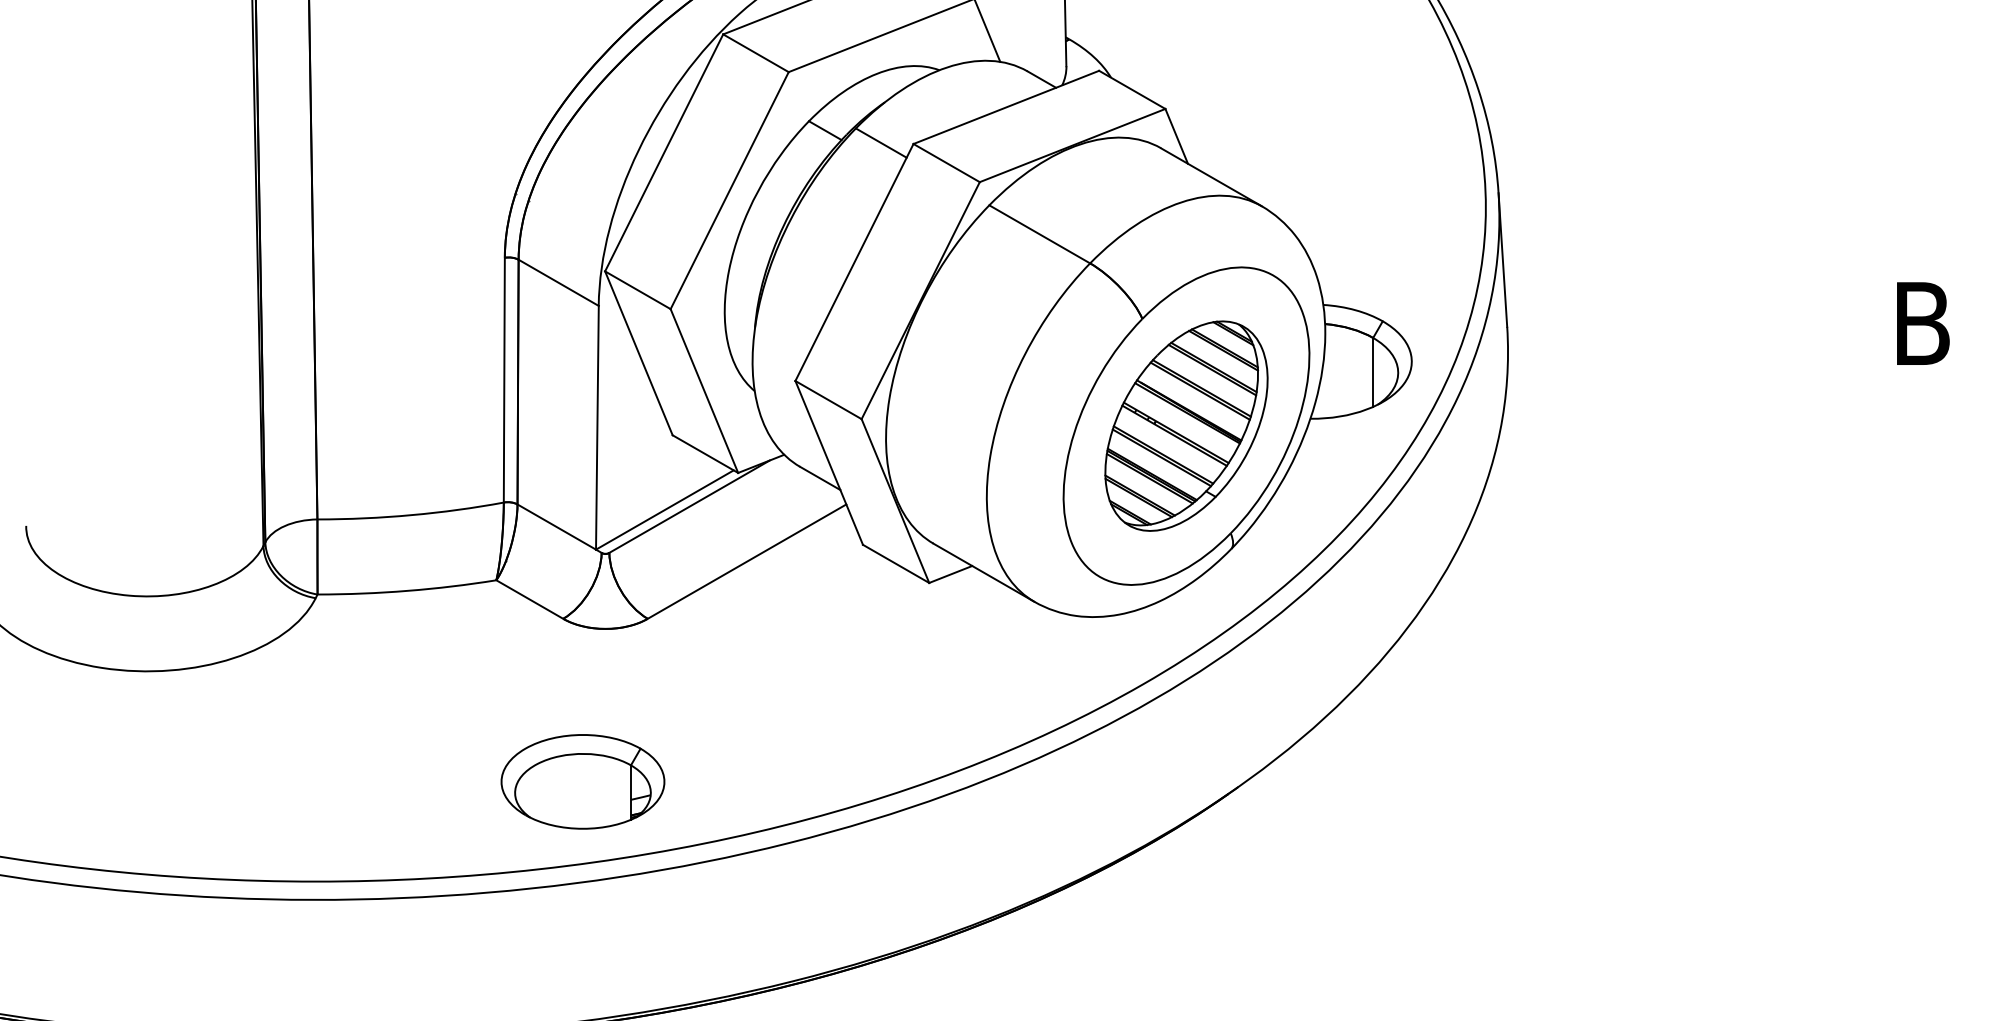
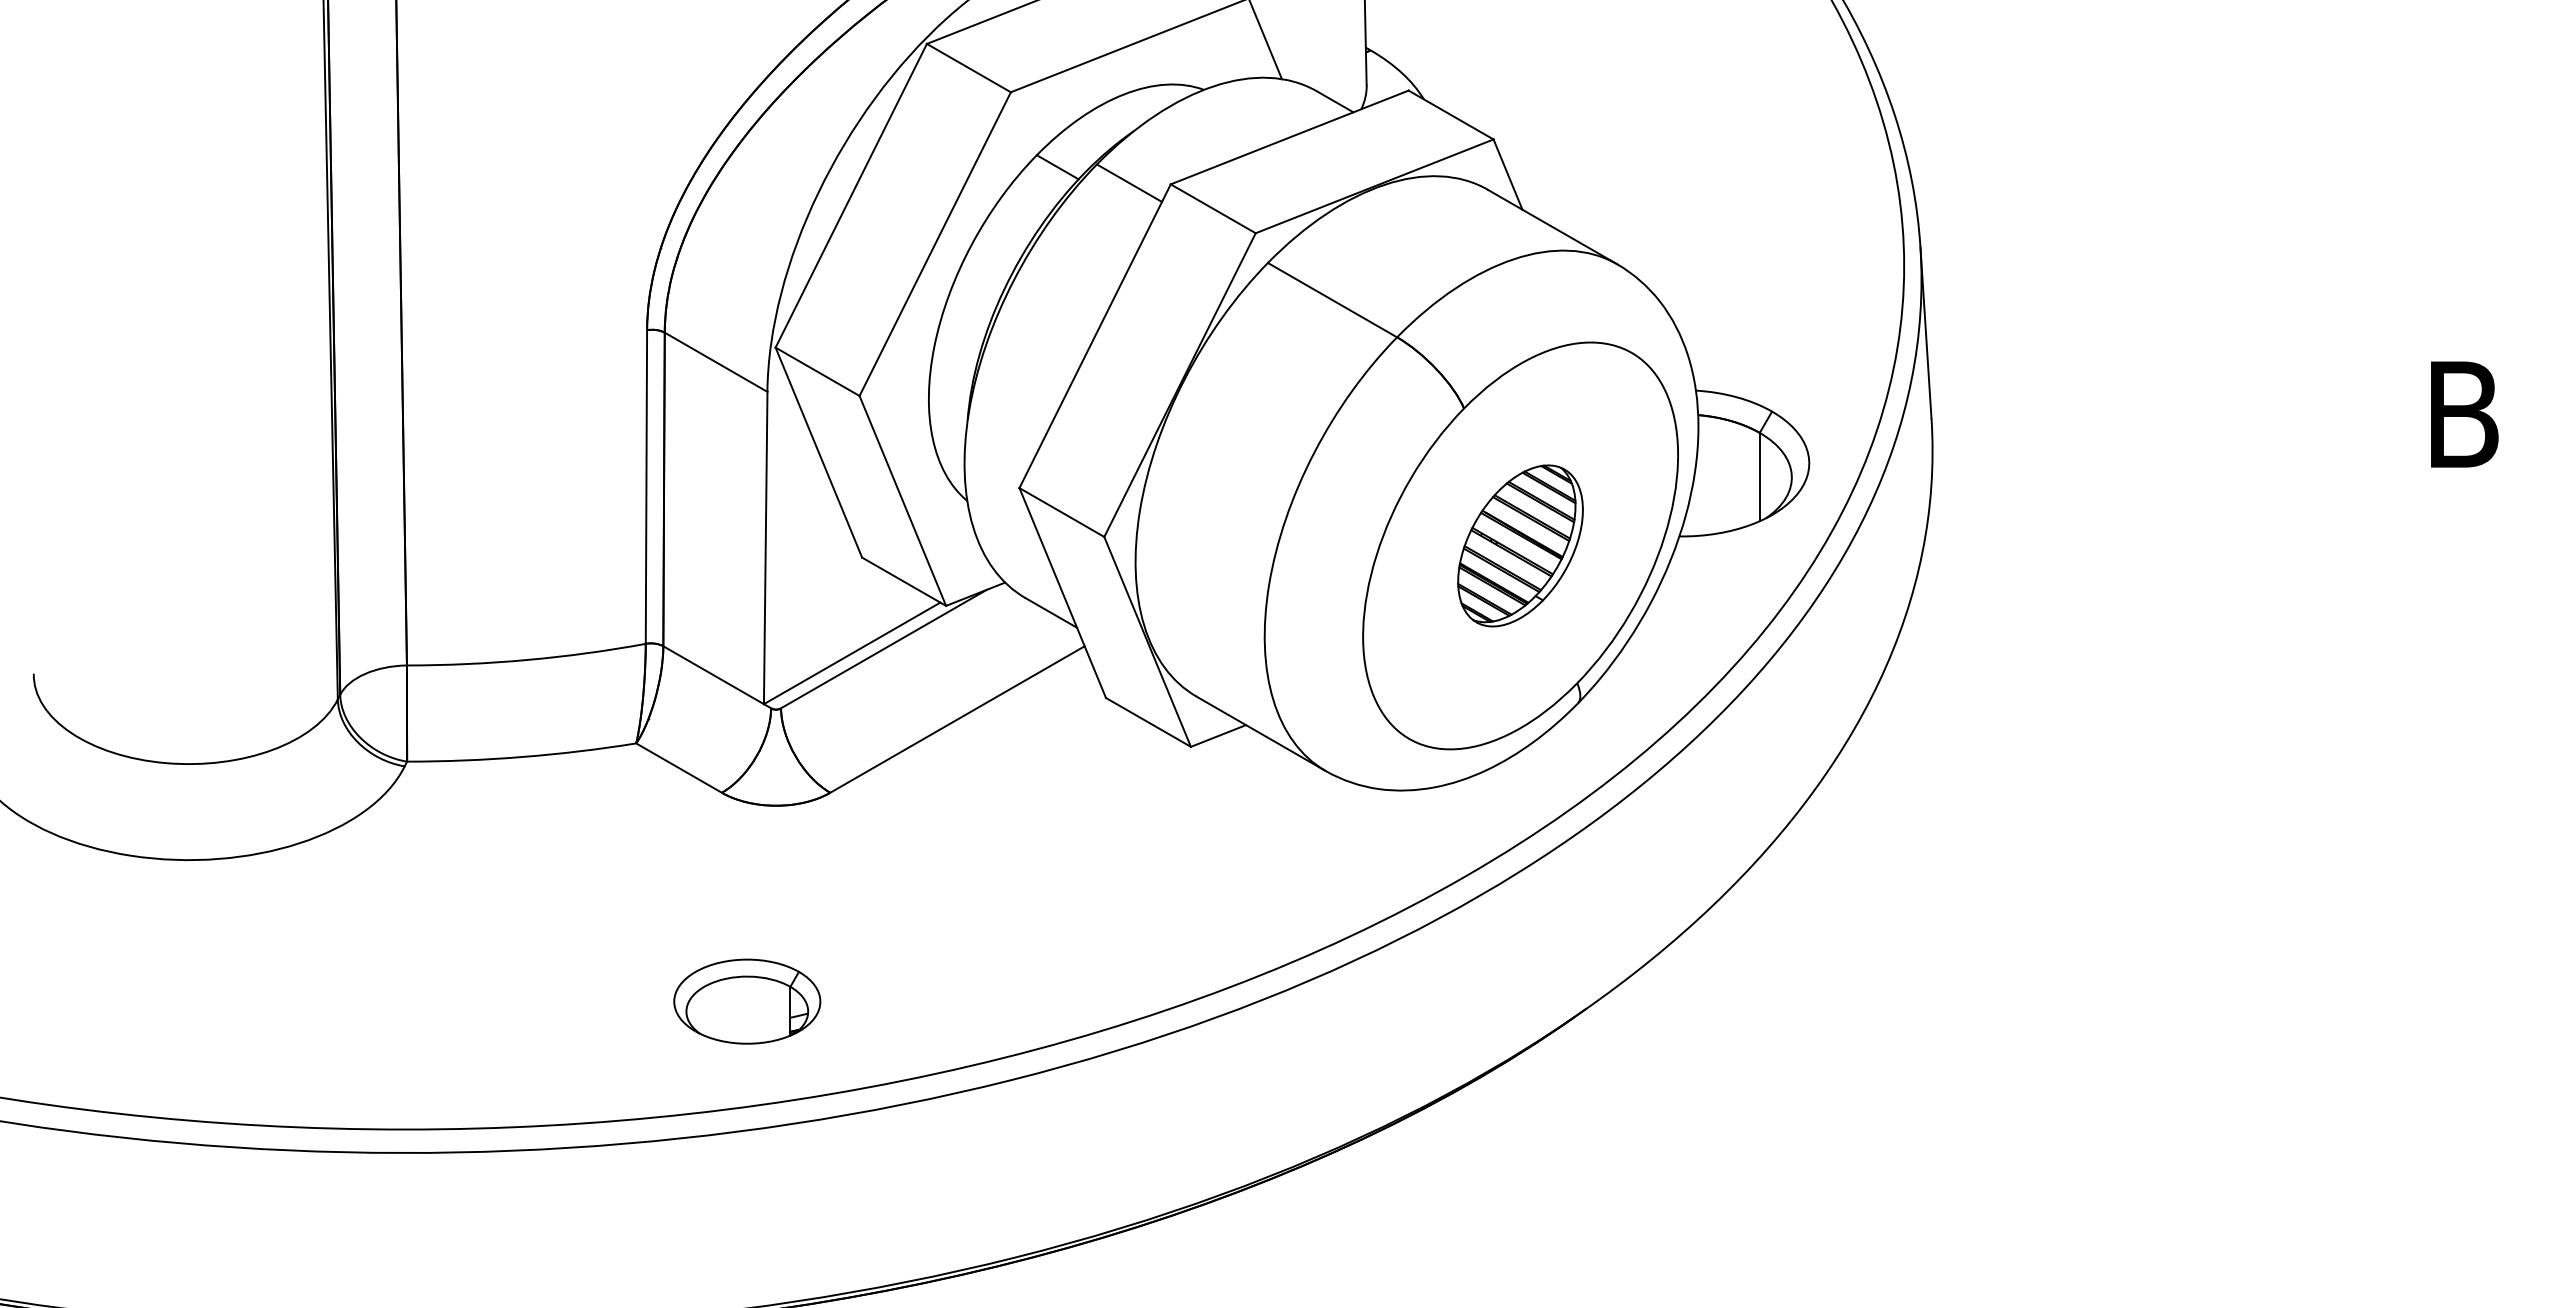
part: (1186, 425) -> (1520, 545), size x0.6
part: (583, 781) -> (747, 1001), size x0.7

